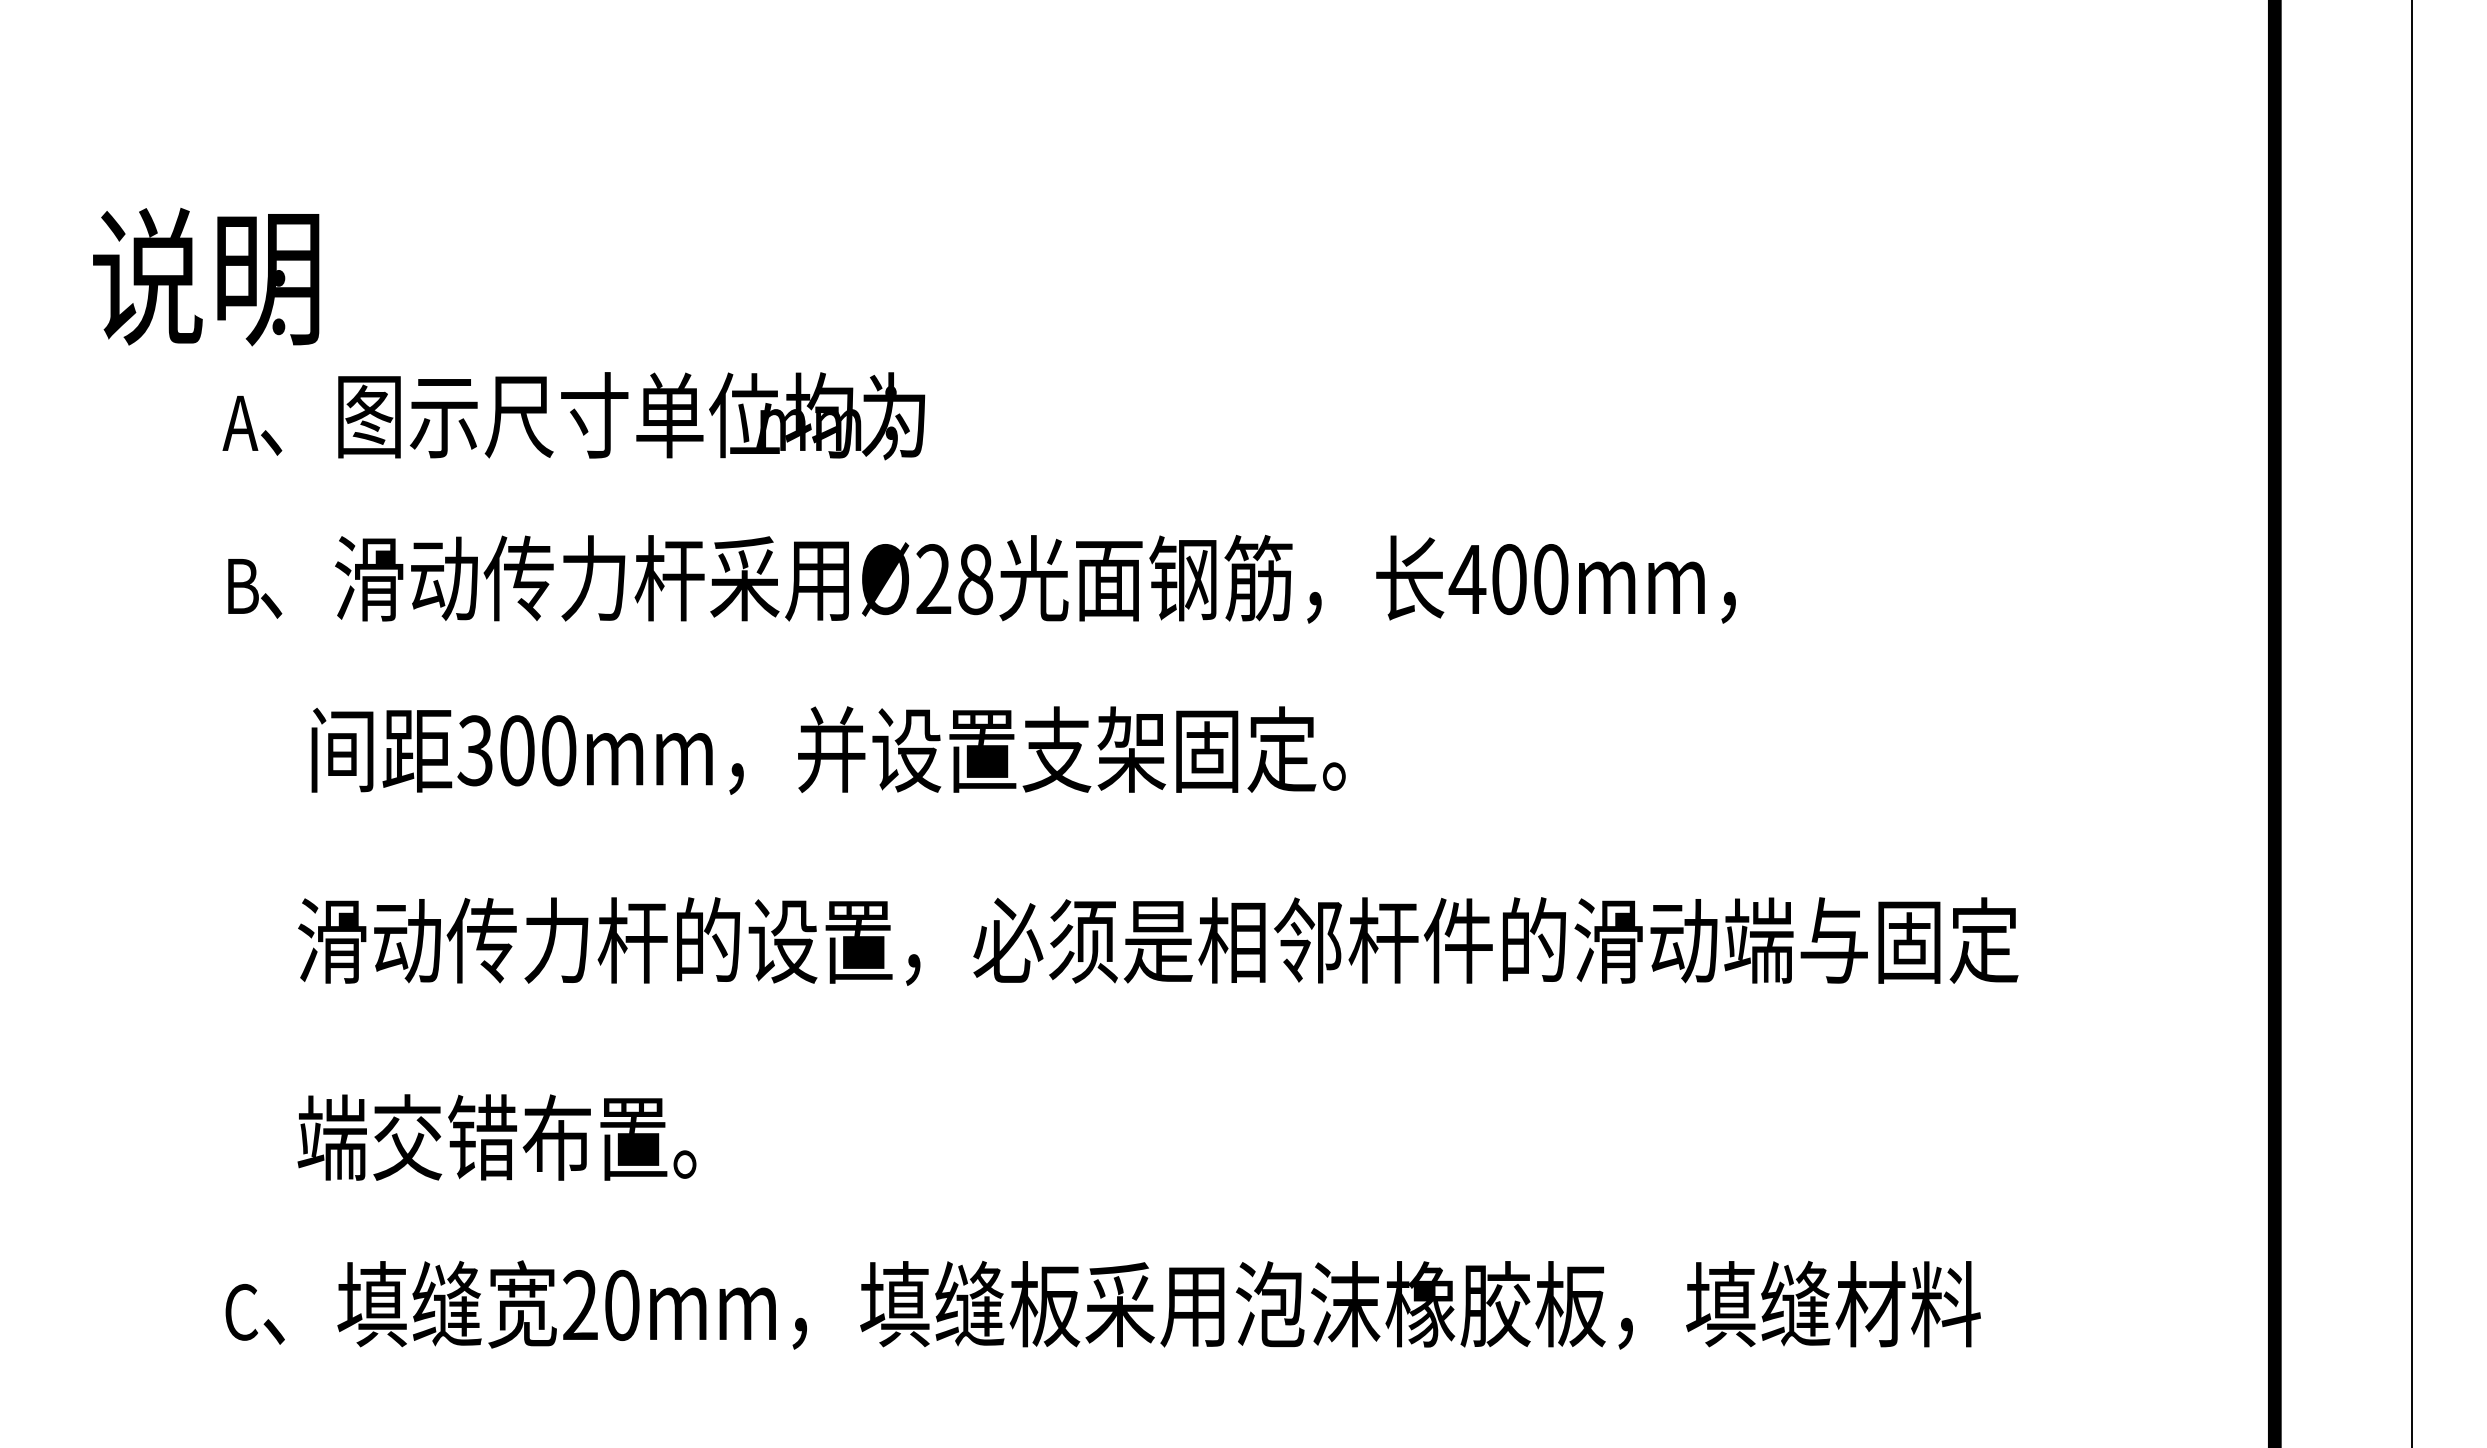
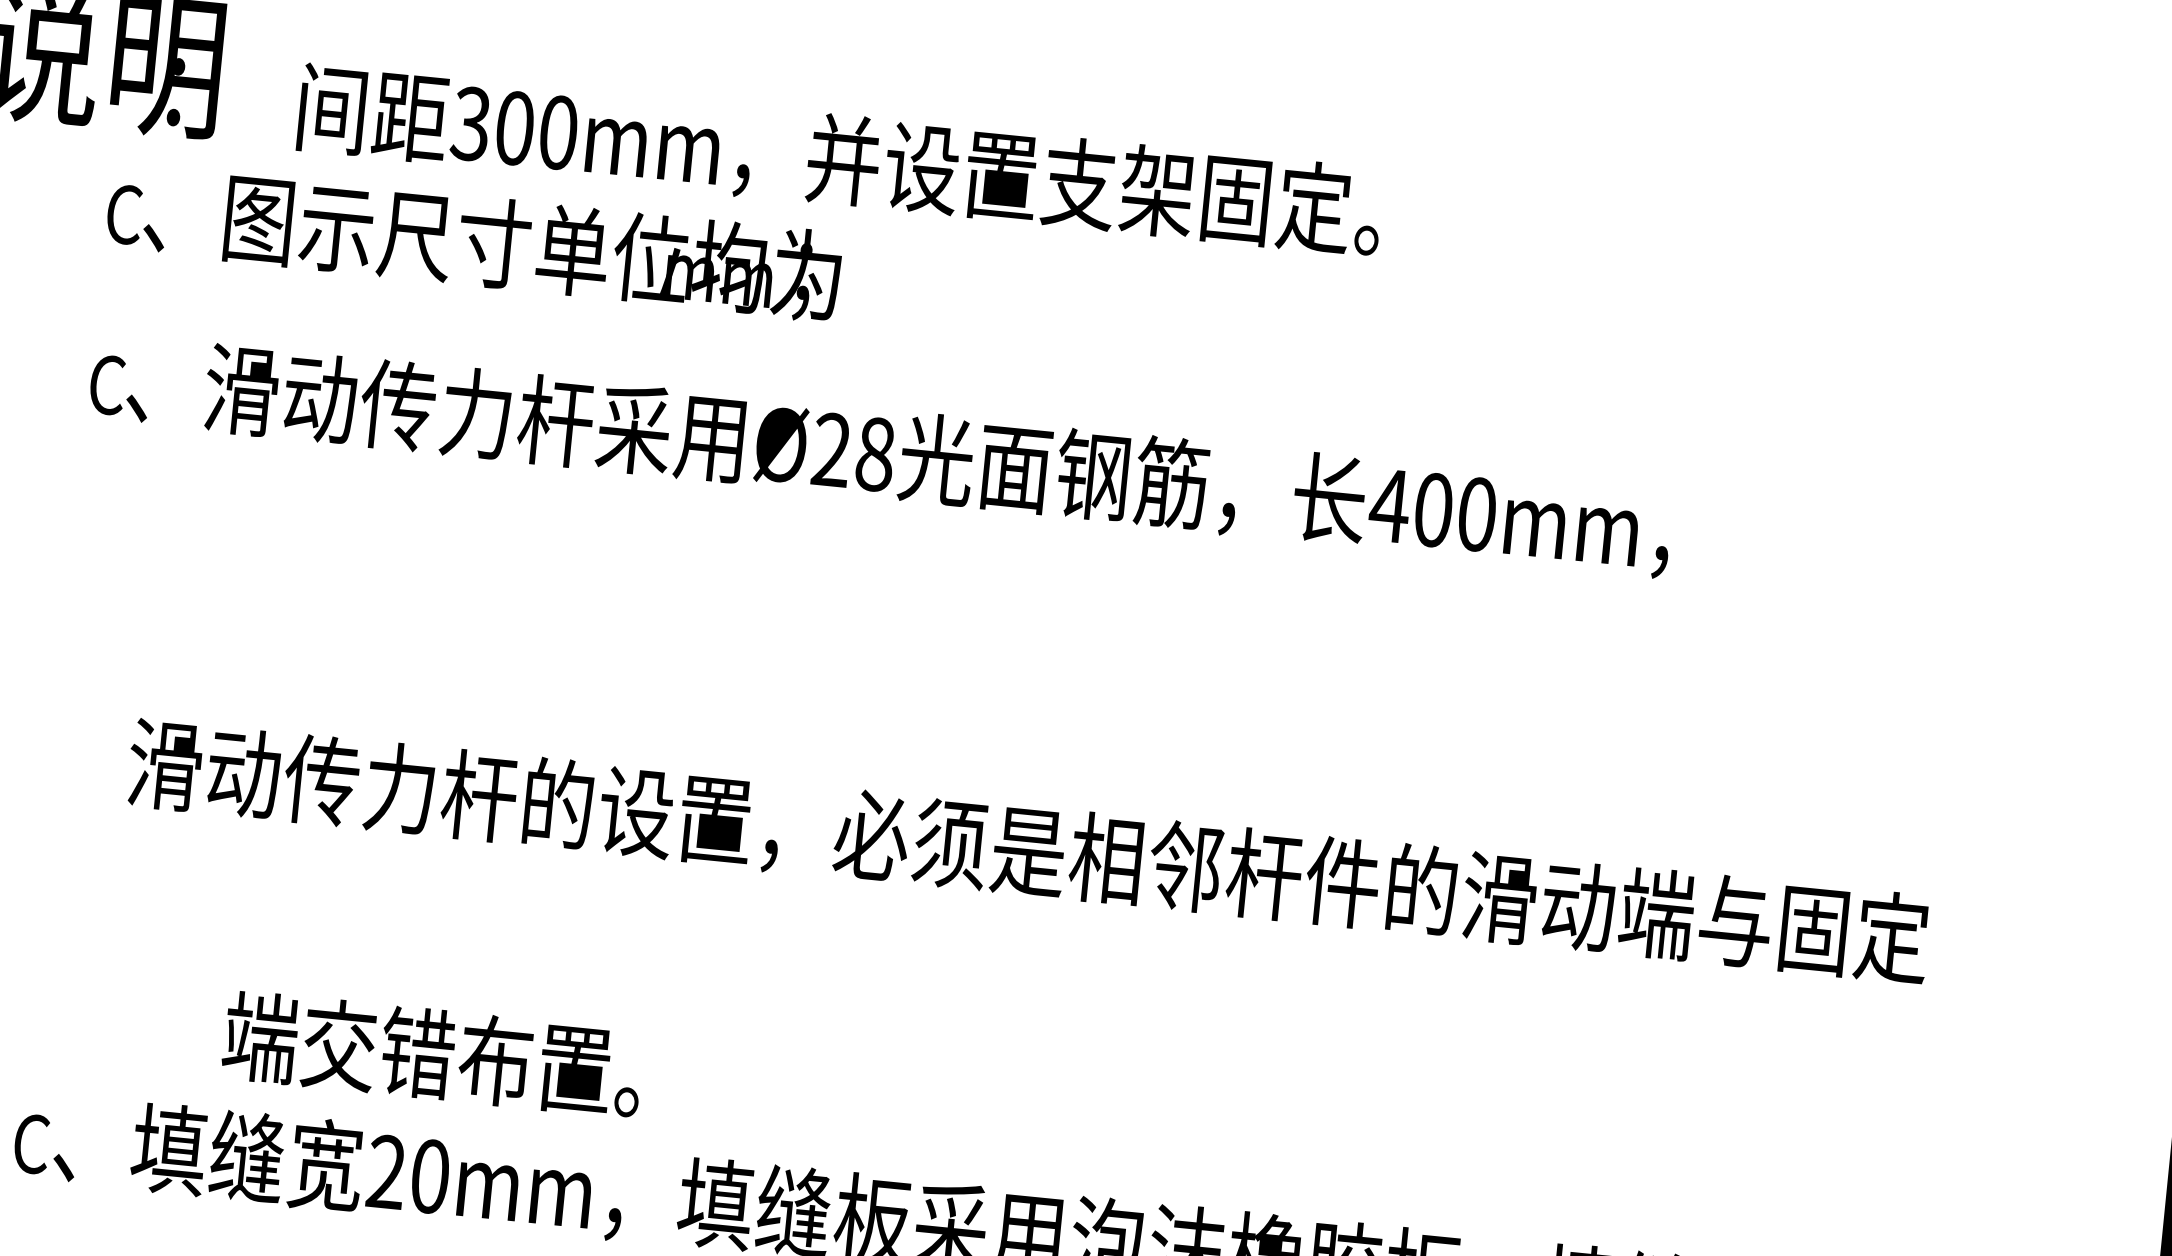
text: (240, 423) -> (123, 214), A -> C
text: (241, 586) -> (107, 385), B -> C
text: (828, 750) -> (840, 160), moved
text: (496, 1137) -> (432, 1054), moved

